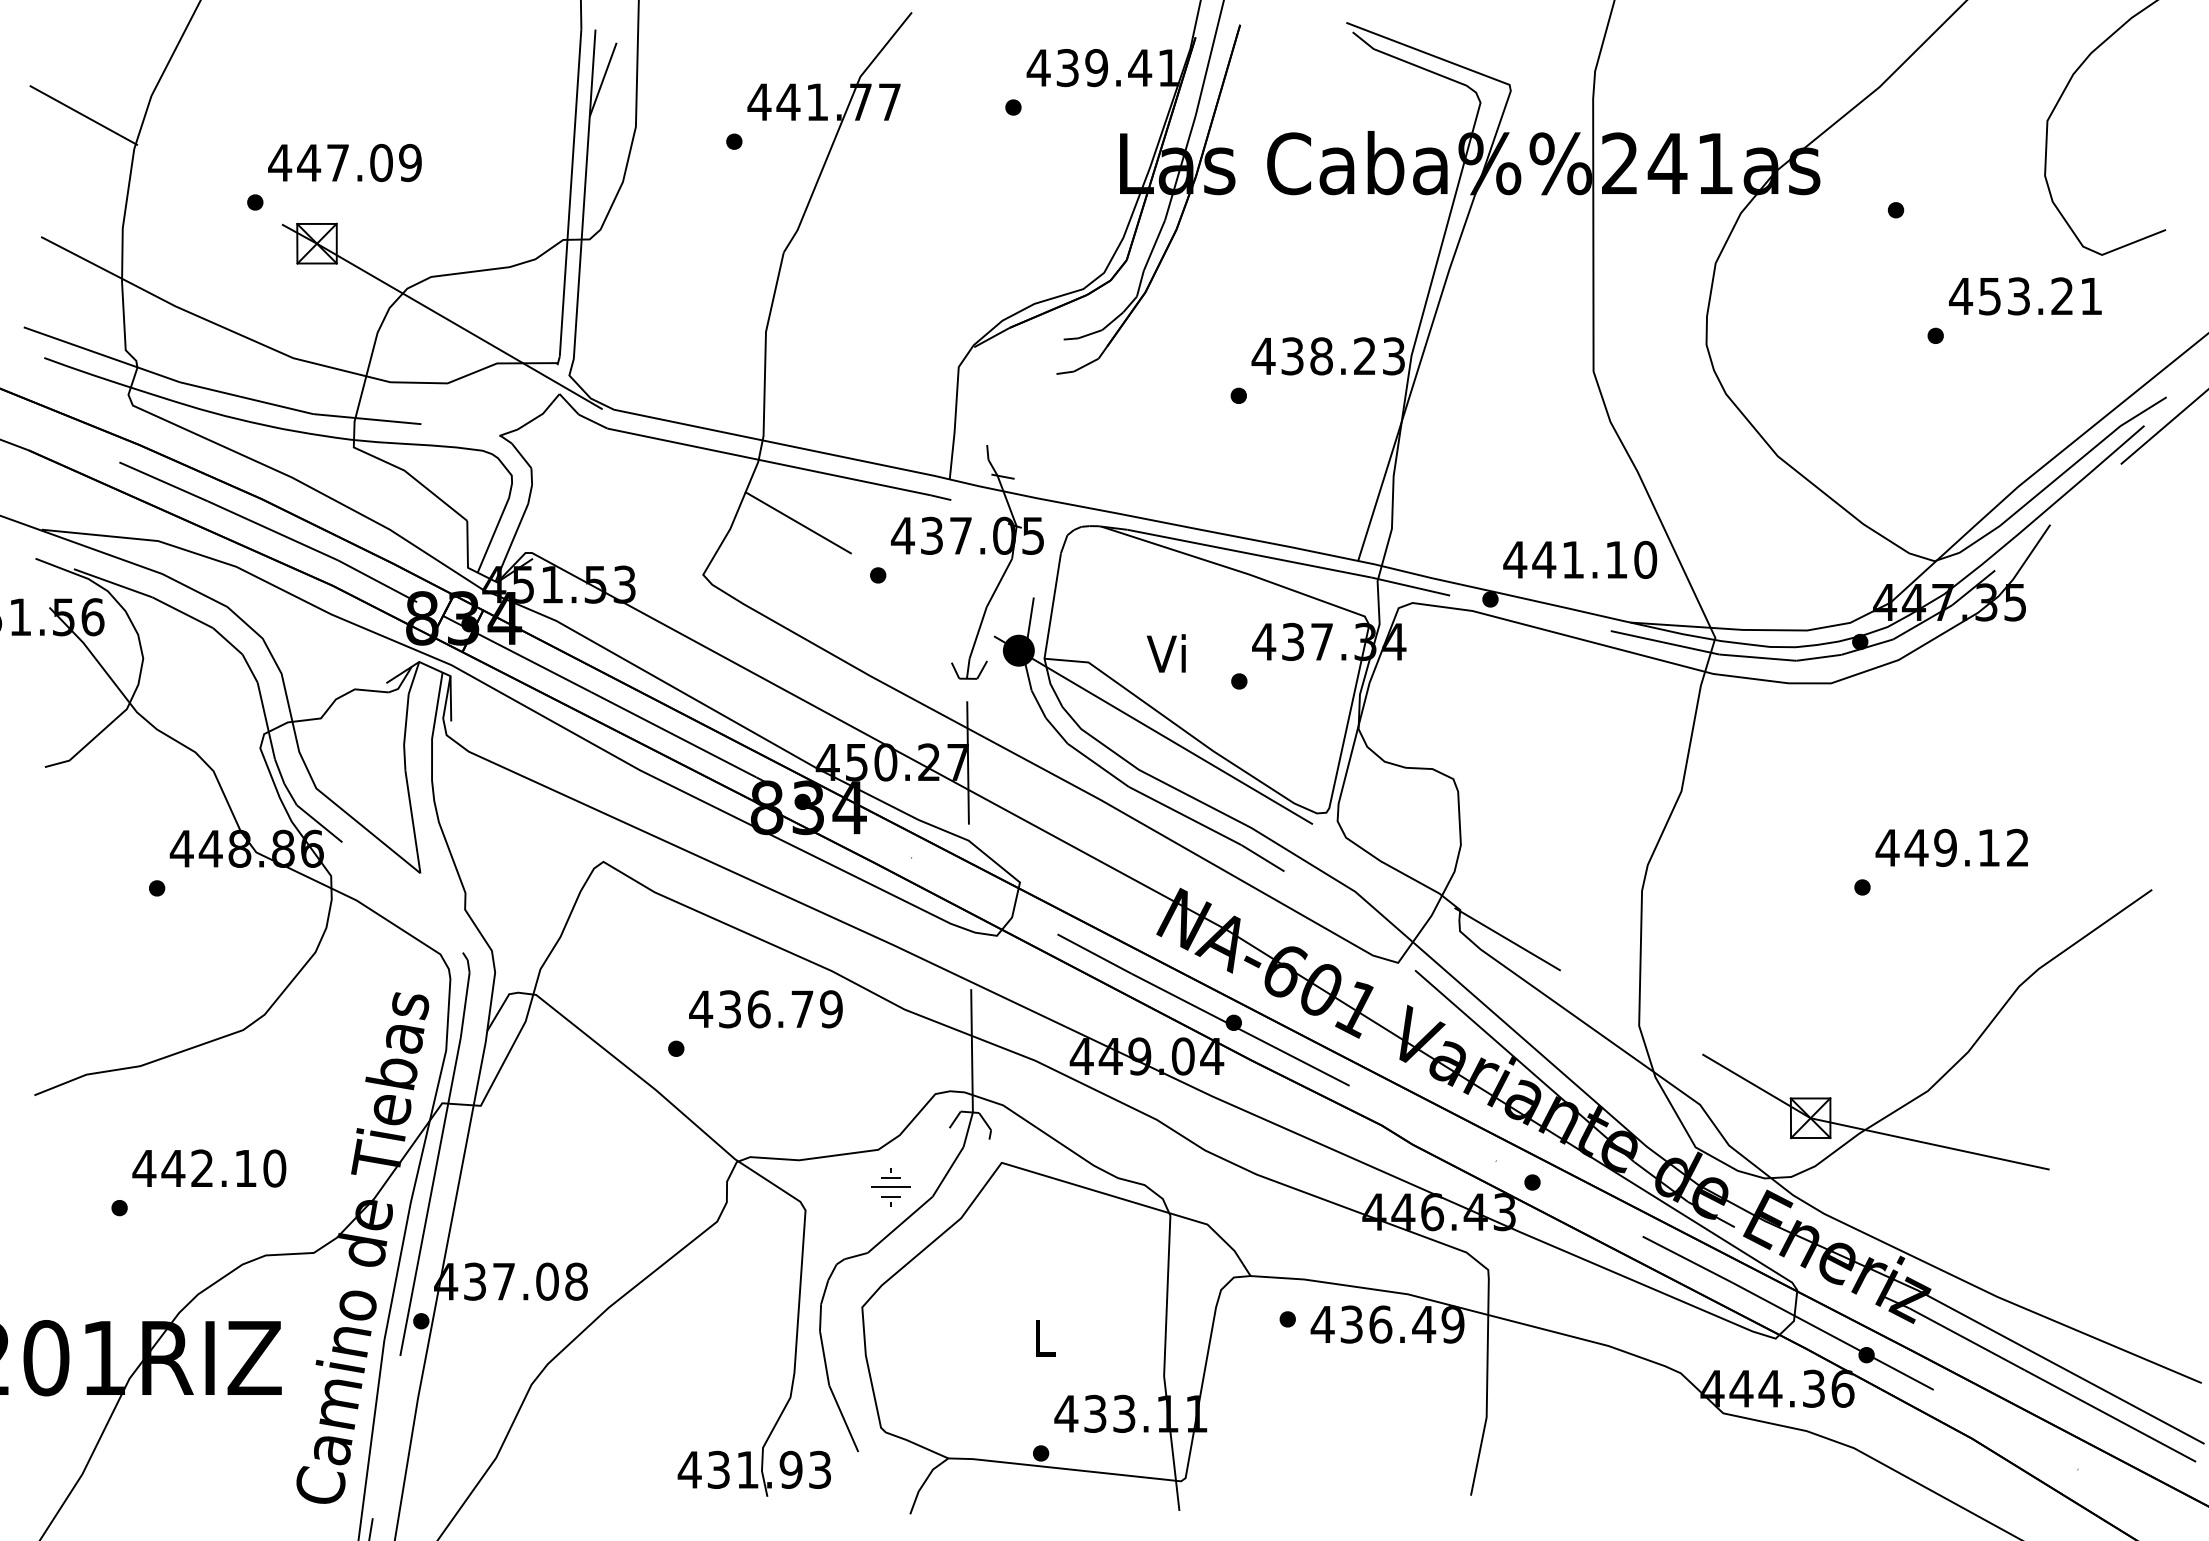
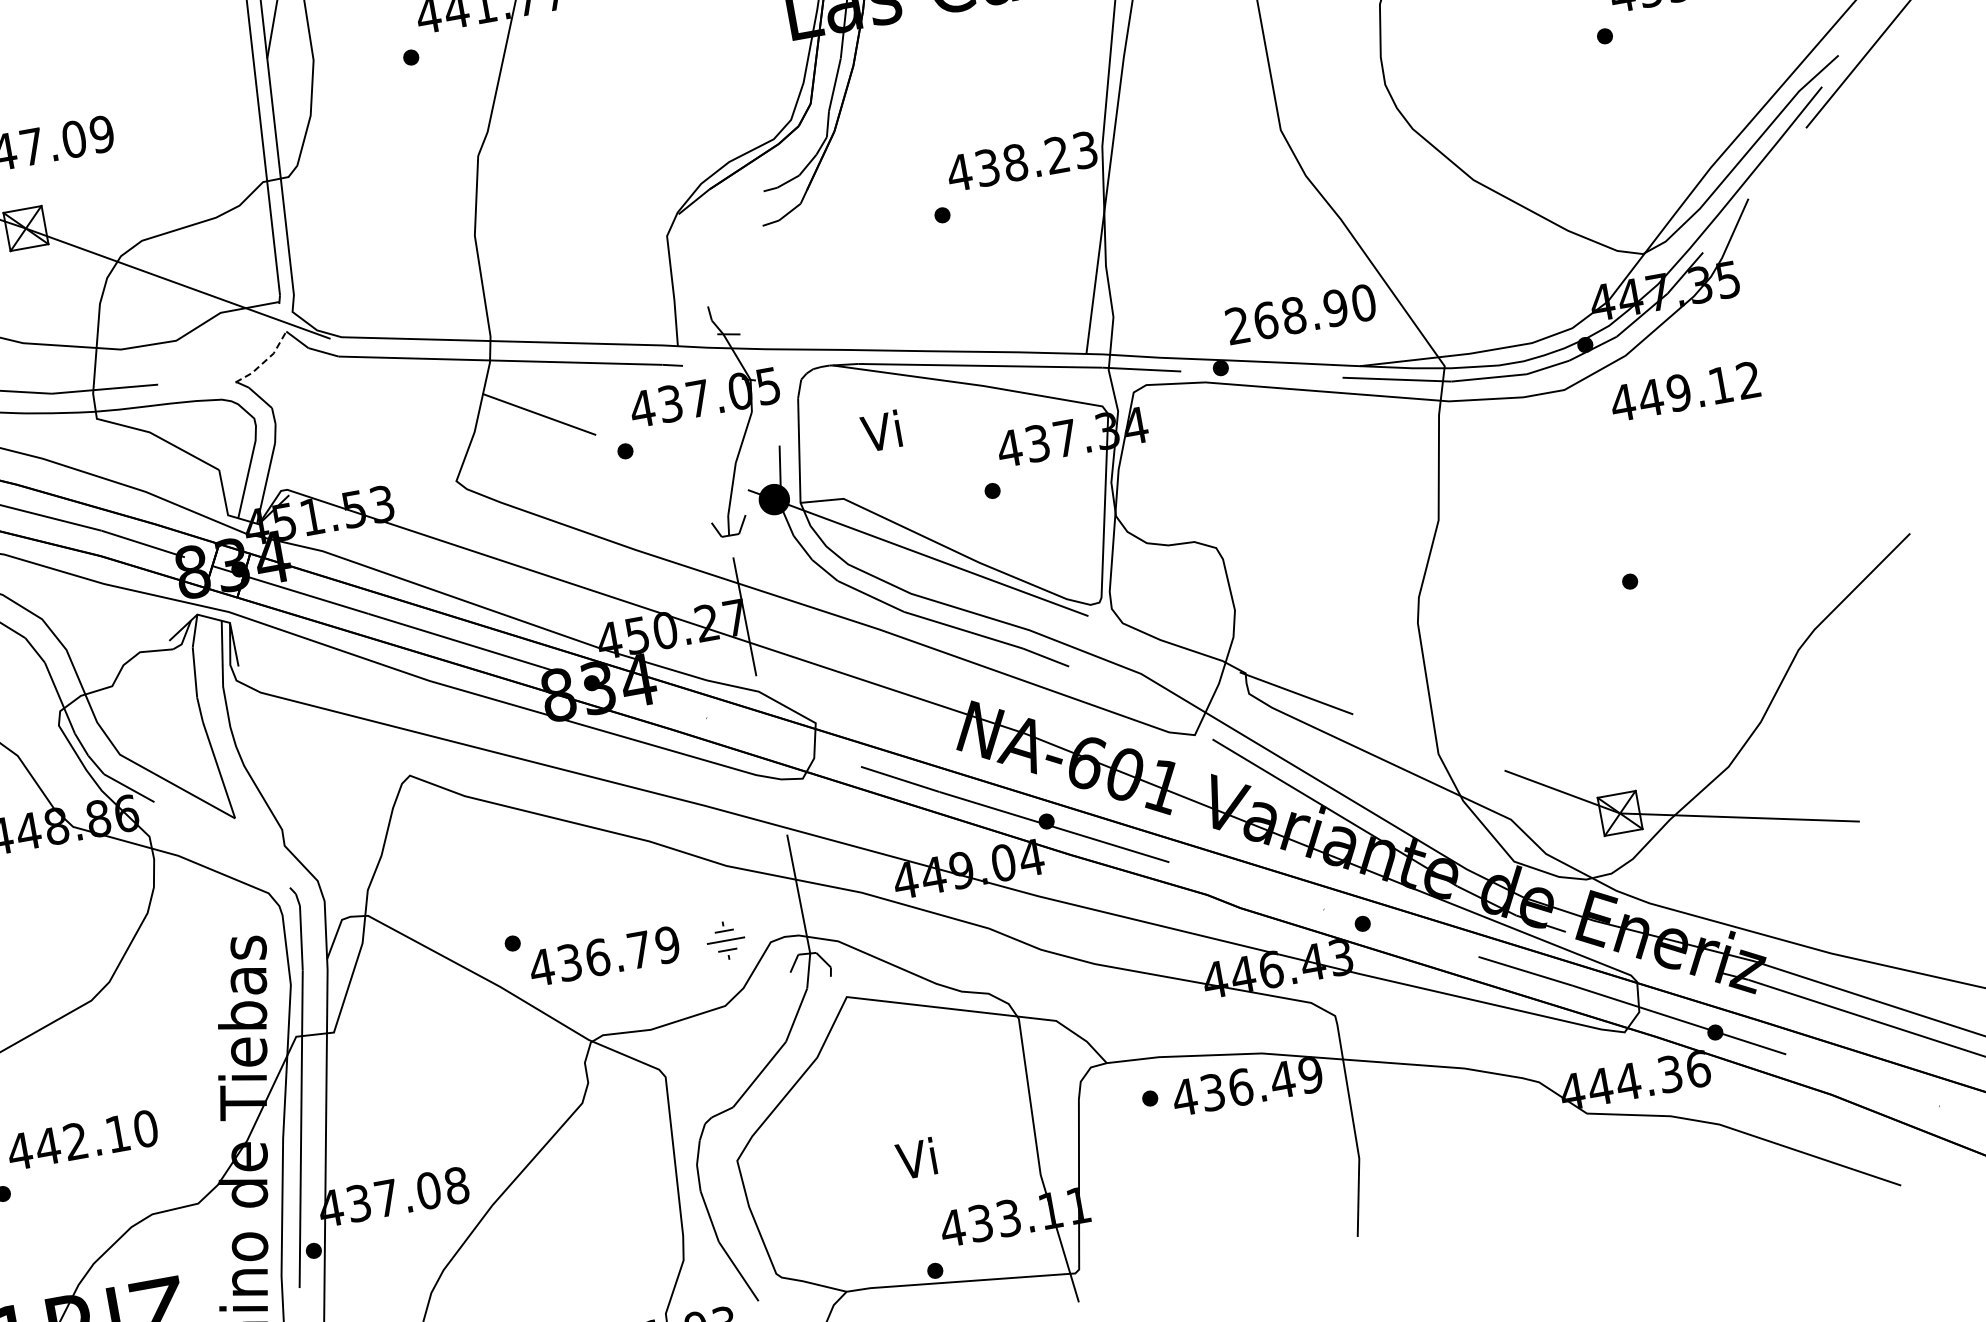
line: (533, 419) -> (265, 360), solid -> dashed
text: (1565, 559) -> (1286, 316), 441.10 -> 268.90
text: (1165, 653) -> (880, 431), moved
text: (1951, 847) -> (1684, 391), moved
text: (765, 1009) -> (604, 956), moved
part: (890, 1187) -> (725, 940), moved
text: (1041, 1337) -> (915, 1158), L -> Vi

